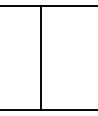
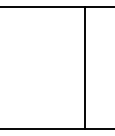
line: (40, 57) -> (85, 67), moved

